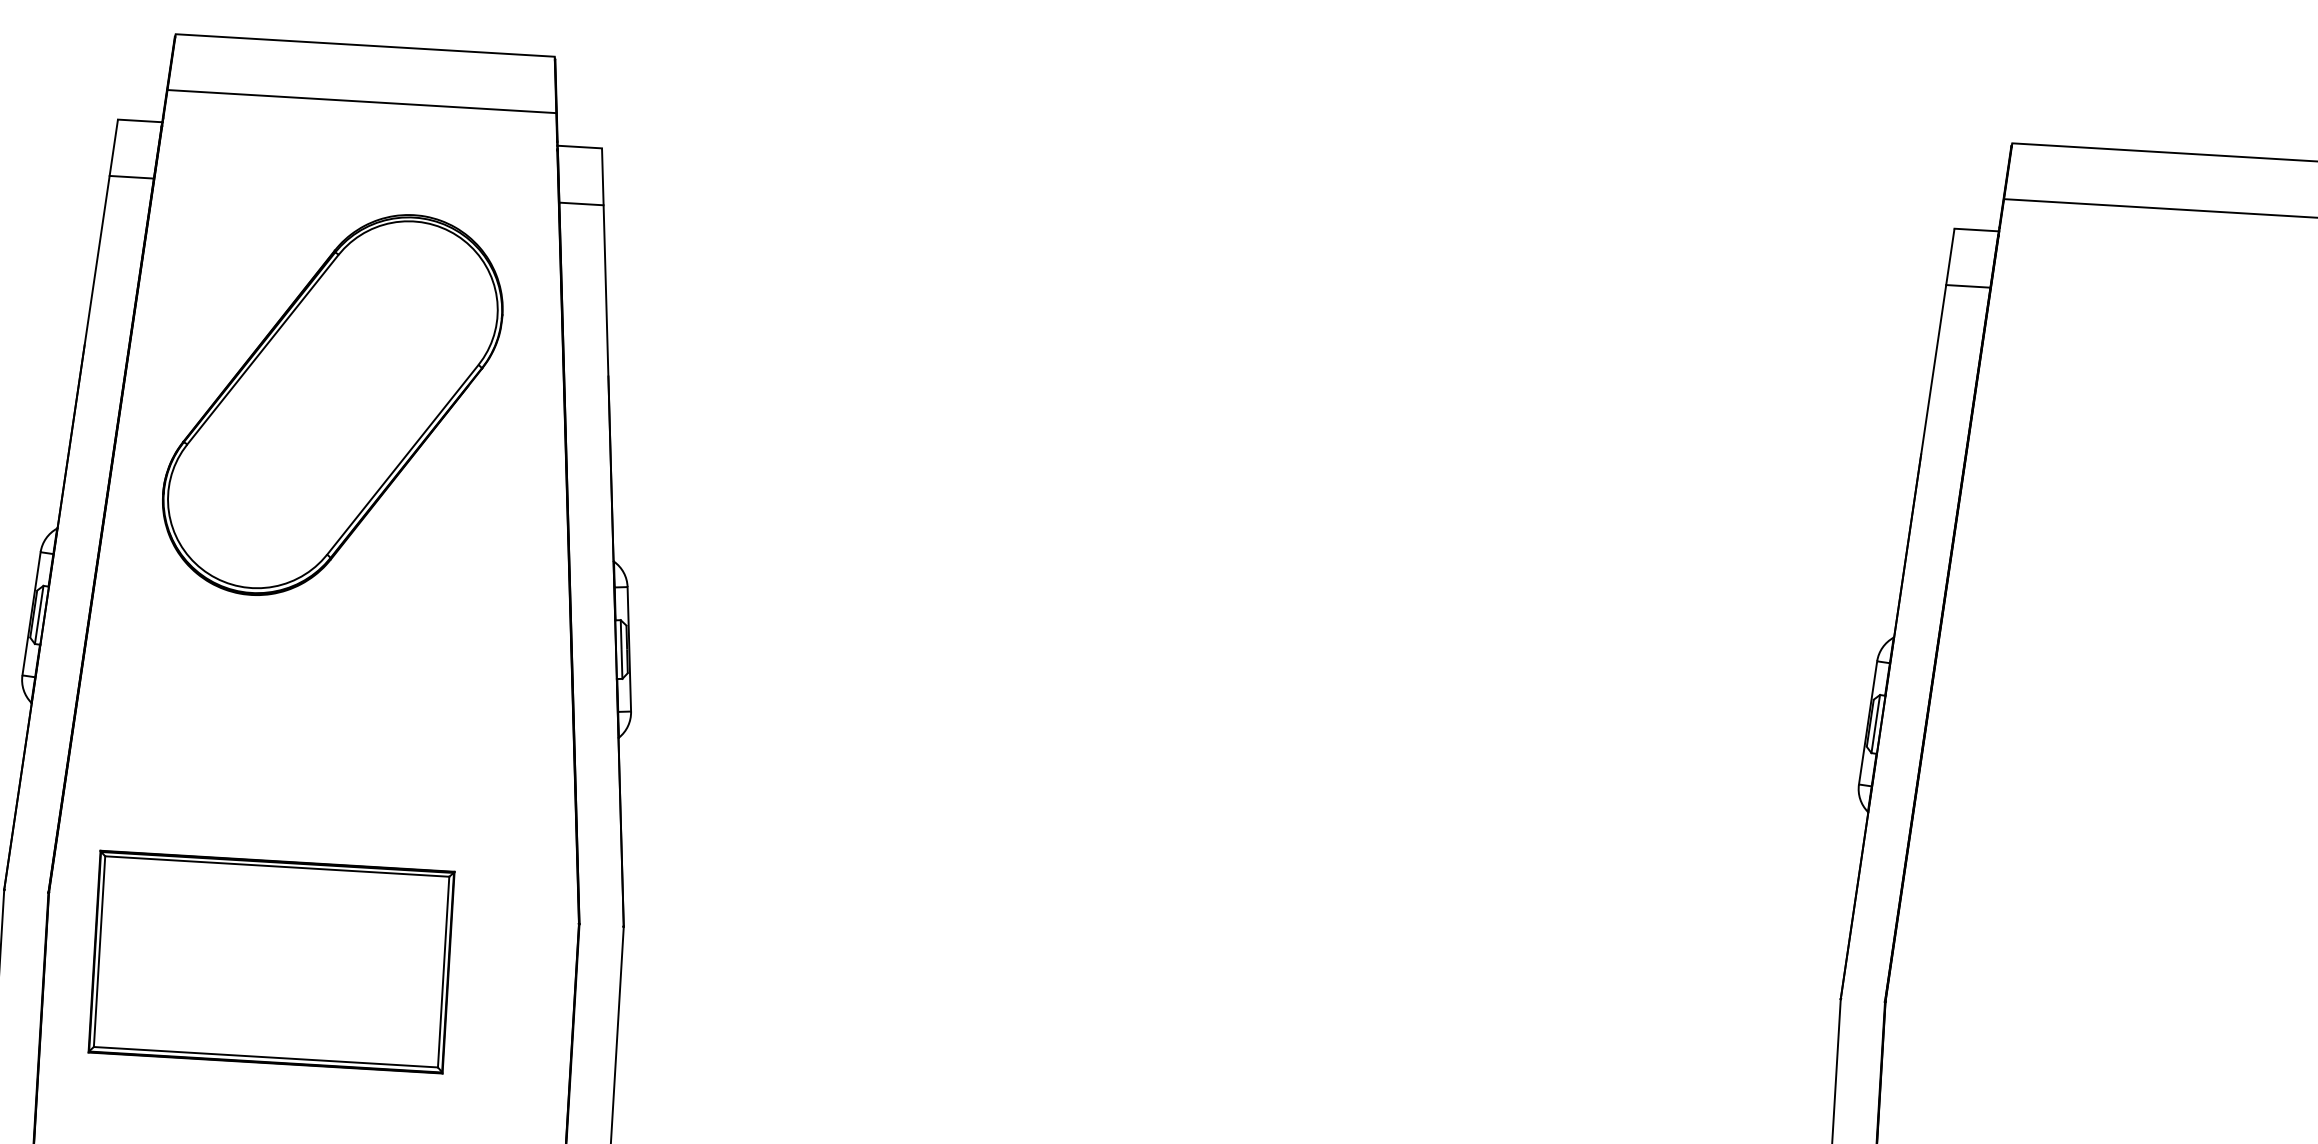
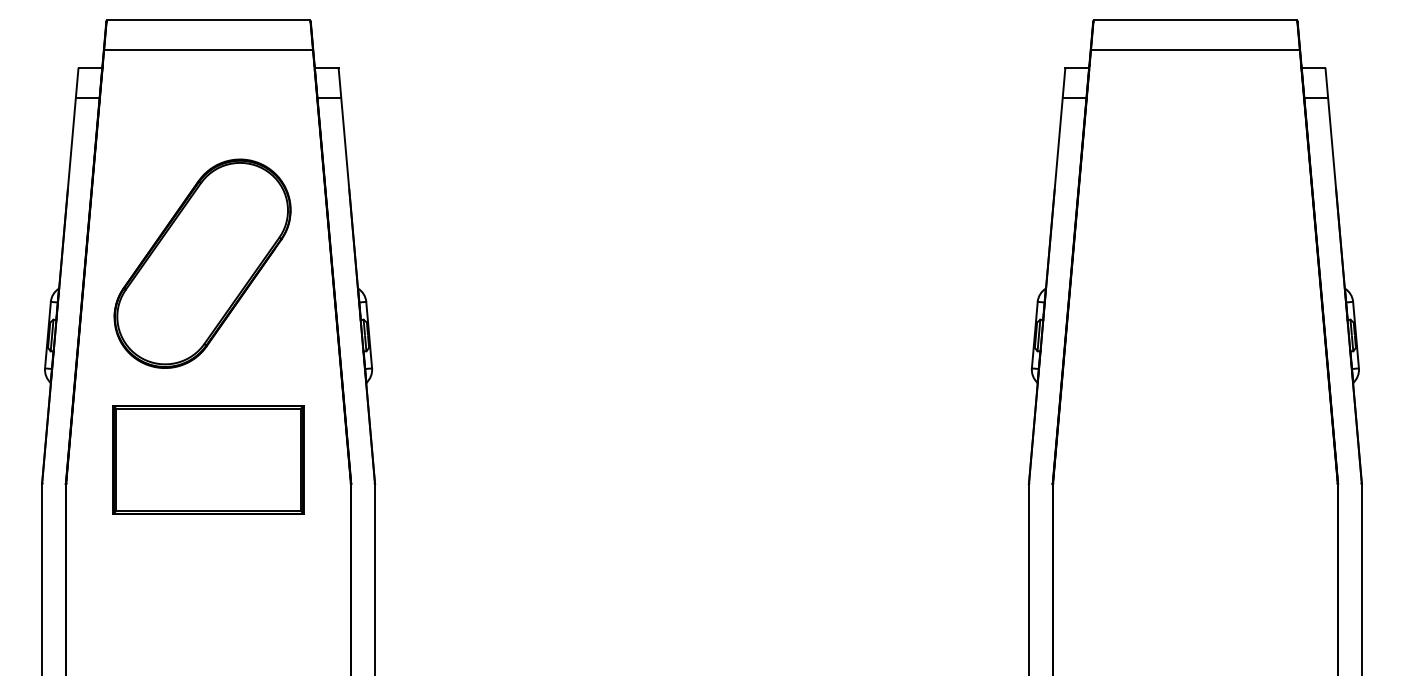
part: (332, 404) -> (202, 263), moved
part: (271, 961) -> (208, 459), moved

